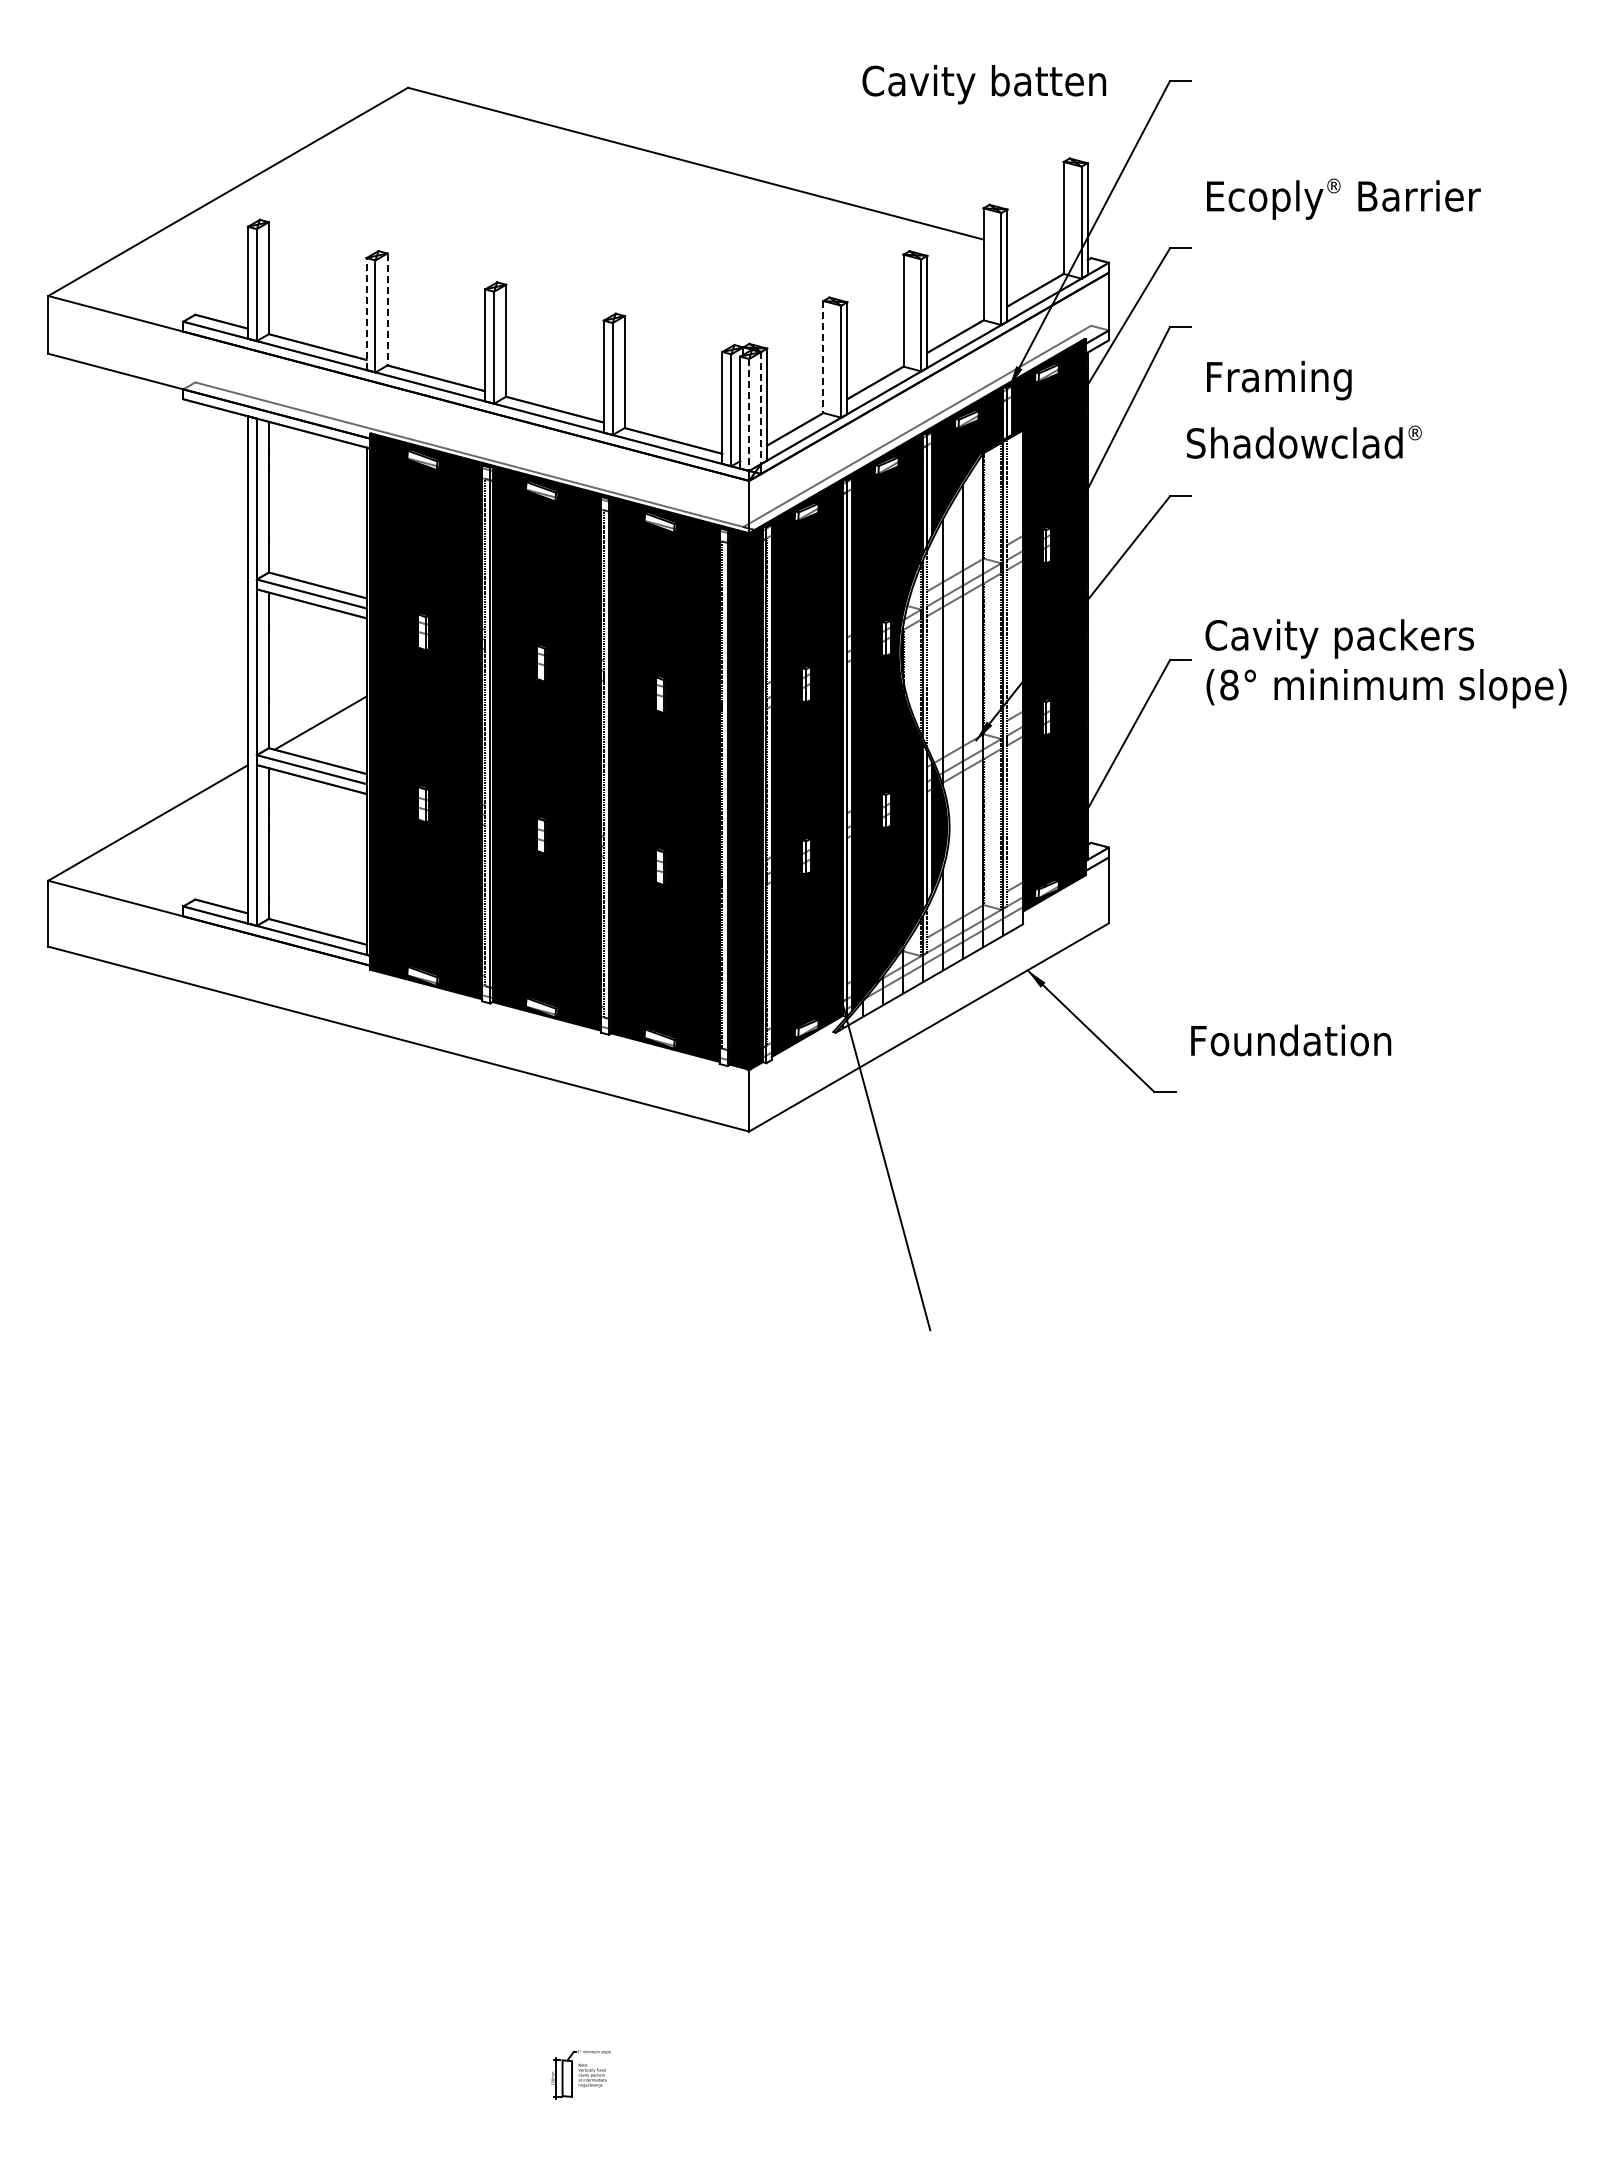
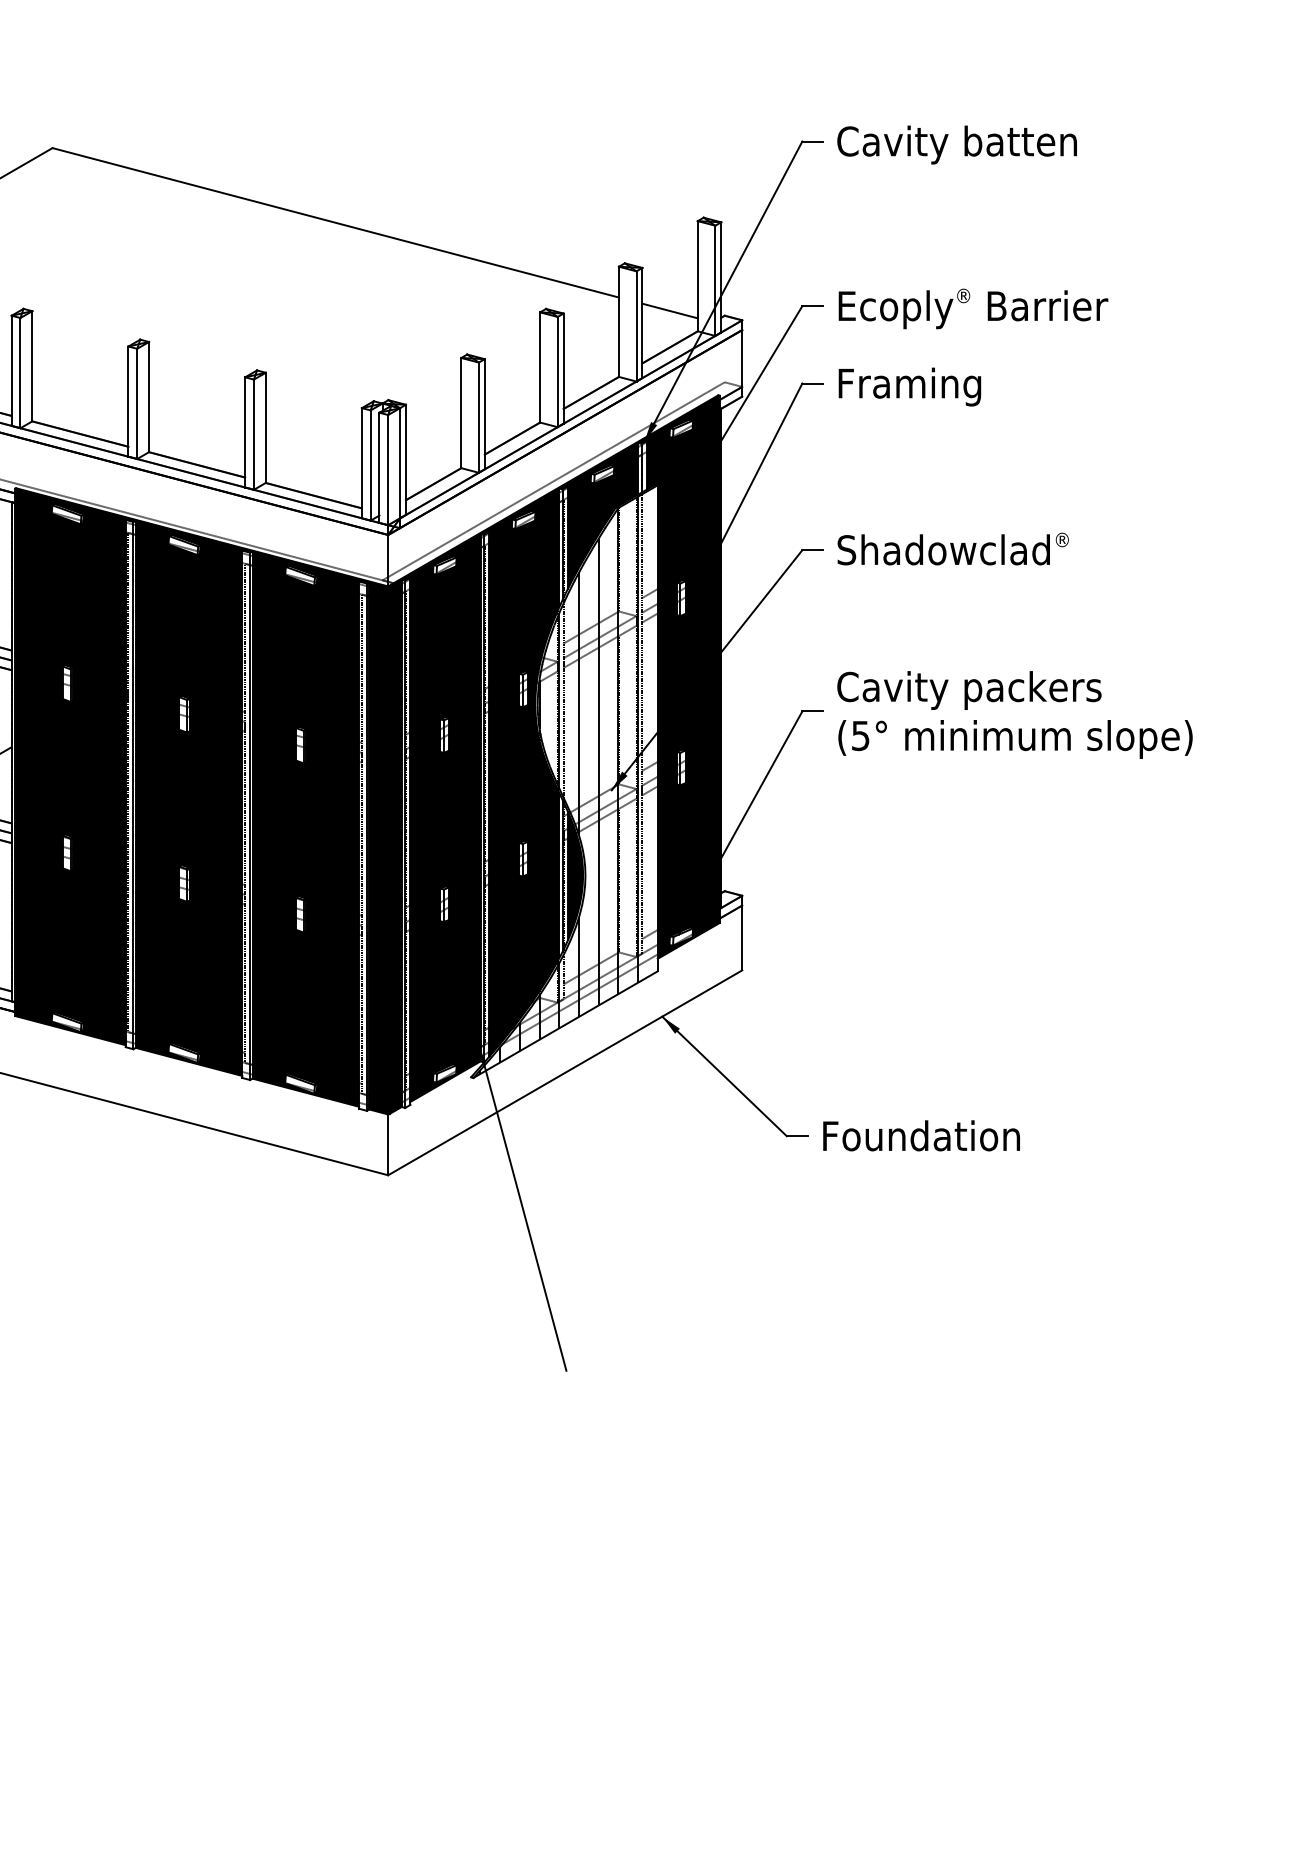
text: (984, 84) -> (957, 144), moved
text: (1343, 198) -> (973, 308), moved
line: (1035, 252) -> (670, 310), added
line: (387, 309) -> (32, 366), dashed -> solid
line: (366, 314) -> (11, 371), dashed -> solid
line: (823, 357) -> (461, 413), dashed -> solid
text: (1279, 380) -> (910, 386), moved
line: (761, 408) -> (400, 463), dashed -> solid
line: (749, 415) -> (388, 470), dashed -> solid
text: (1303, 441) -> (952, 548), moved
text: (1229, 684) -> (860, 735), (8° -> (5°
text: (1291, 1040) -> (921, 1135), moved

